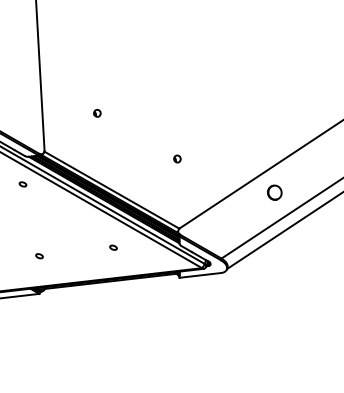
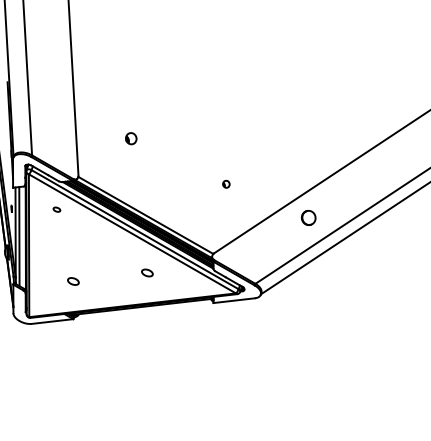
part: (97, 113) -> (131, 138), size x1.6
part: (177, 158) -> (226, 183), moved
part: (113, 247) -> (147, 272), size x1.6
part: (39, 256) -> (73, 281), size x1.6

